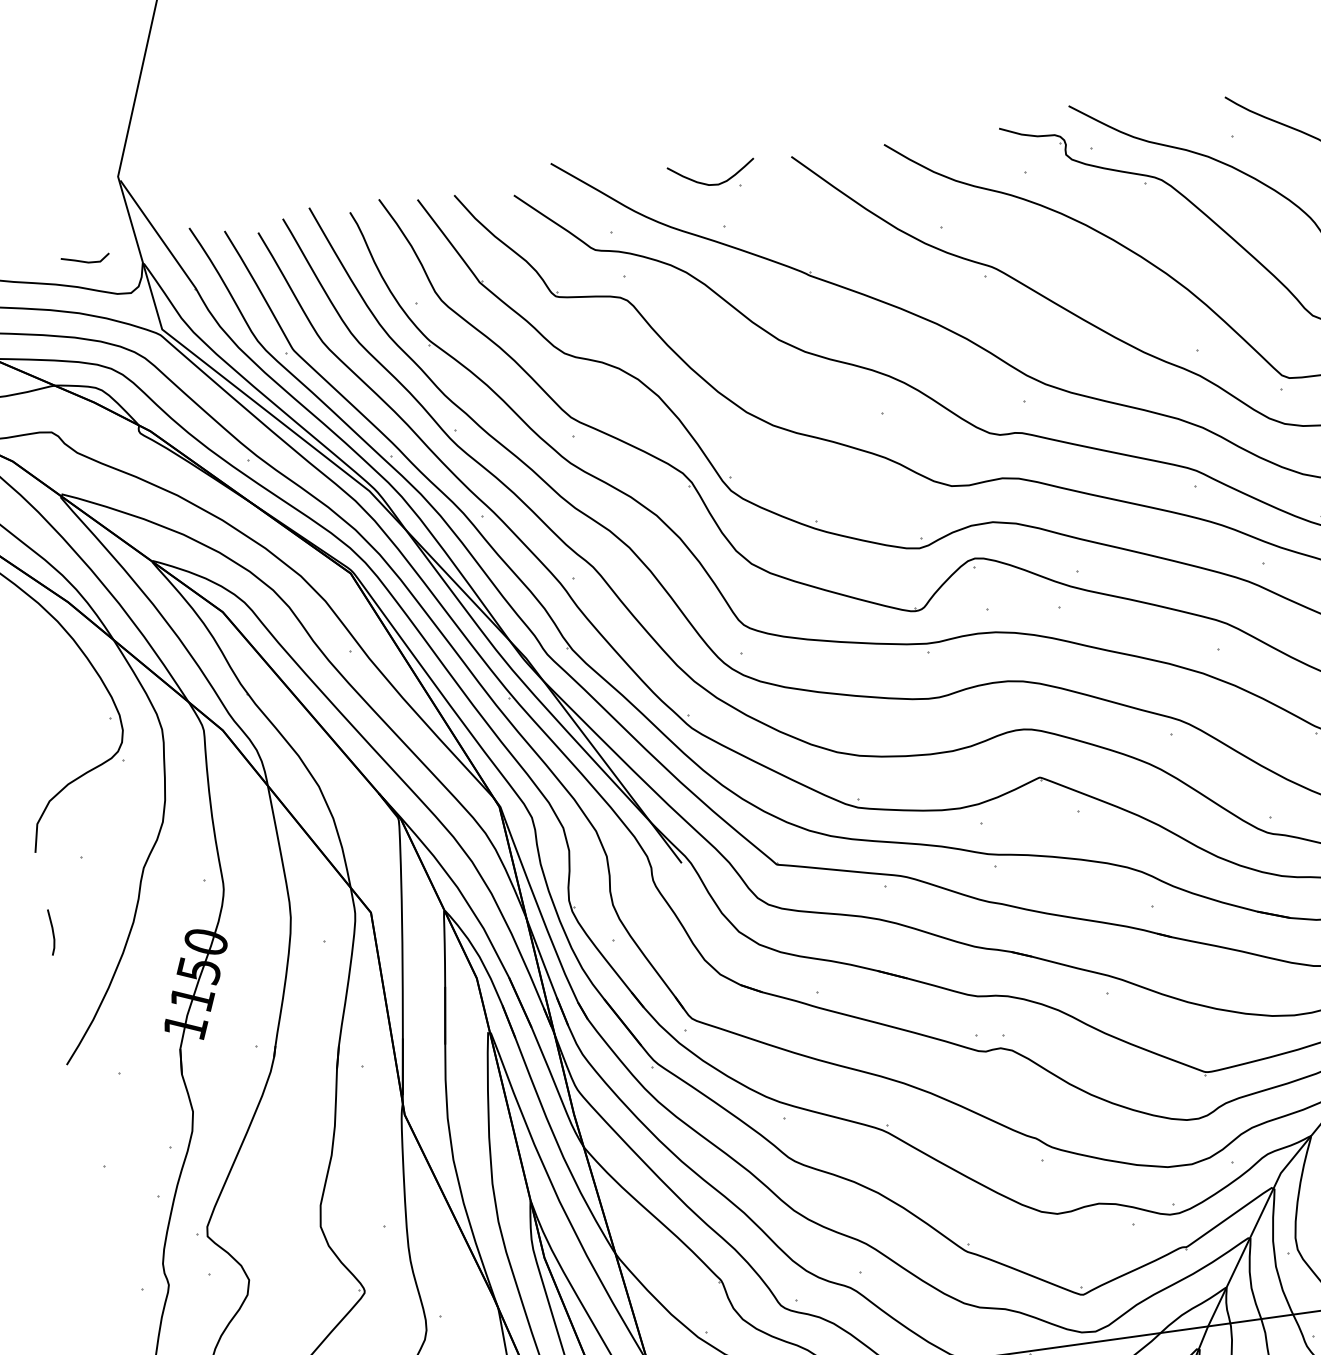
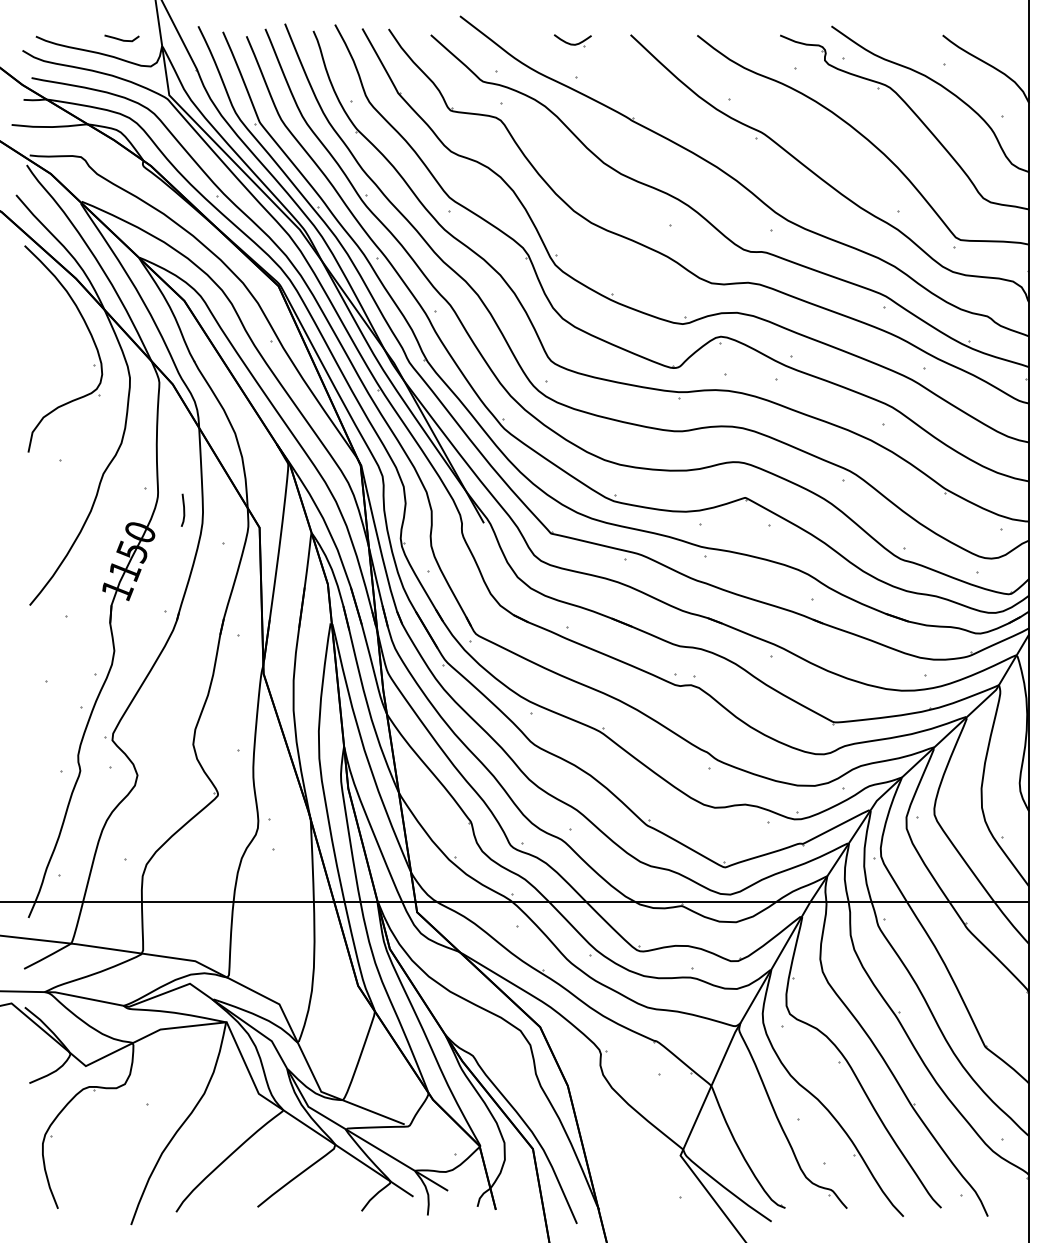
part: (711, 175) -> (572, 40), size x0.6
line: (52, 931) -> (183, 509), moved

